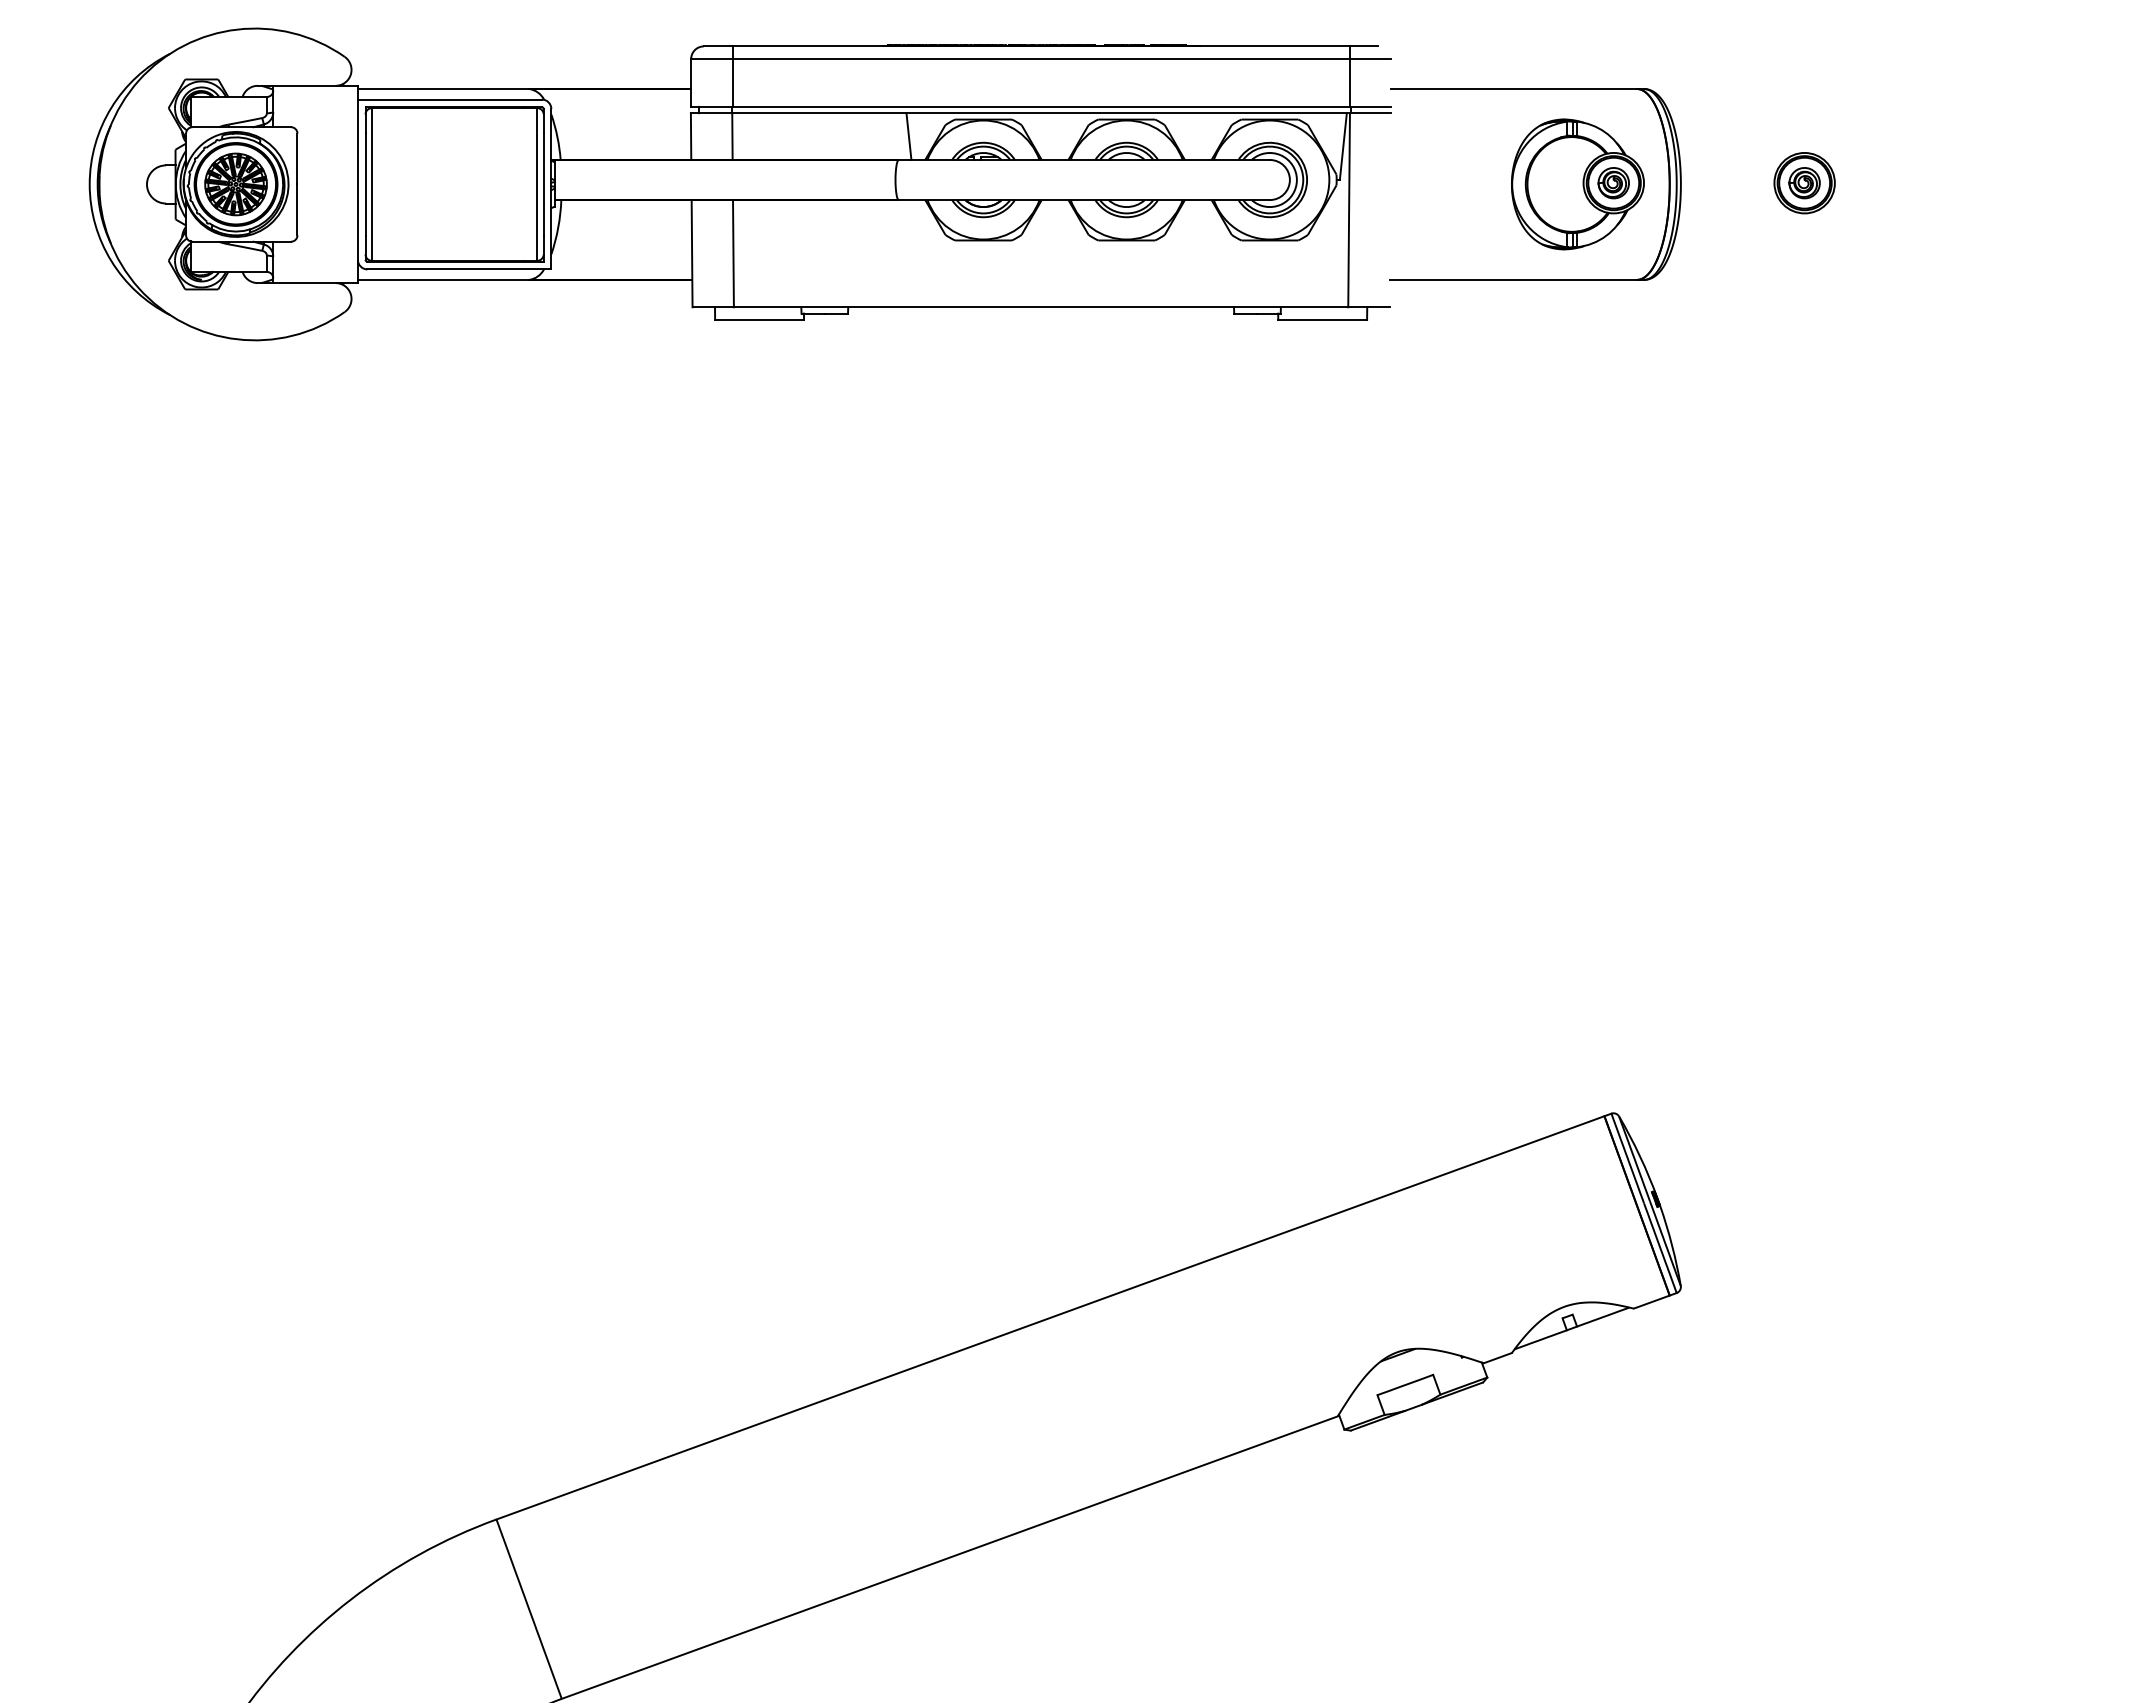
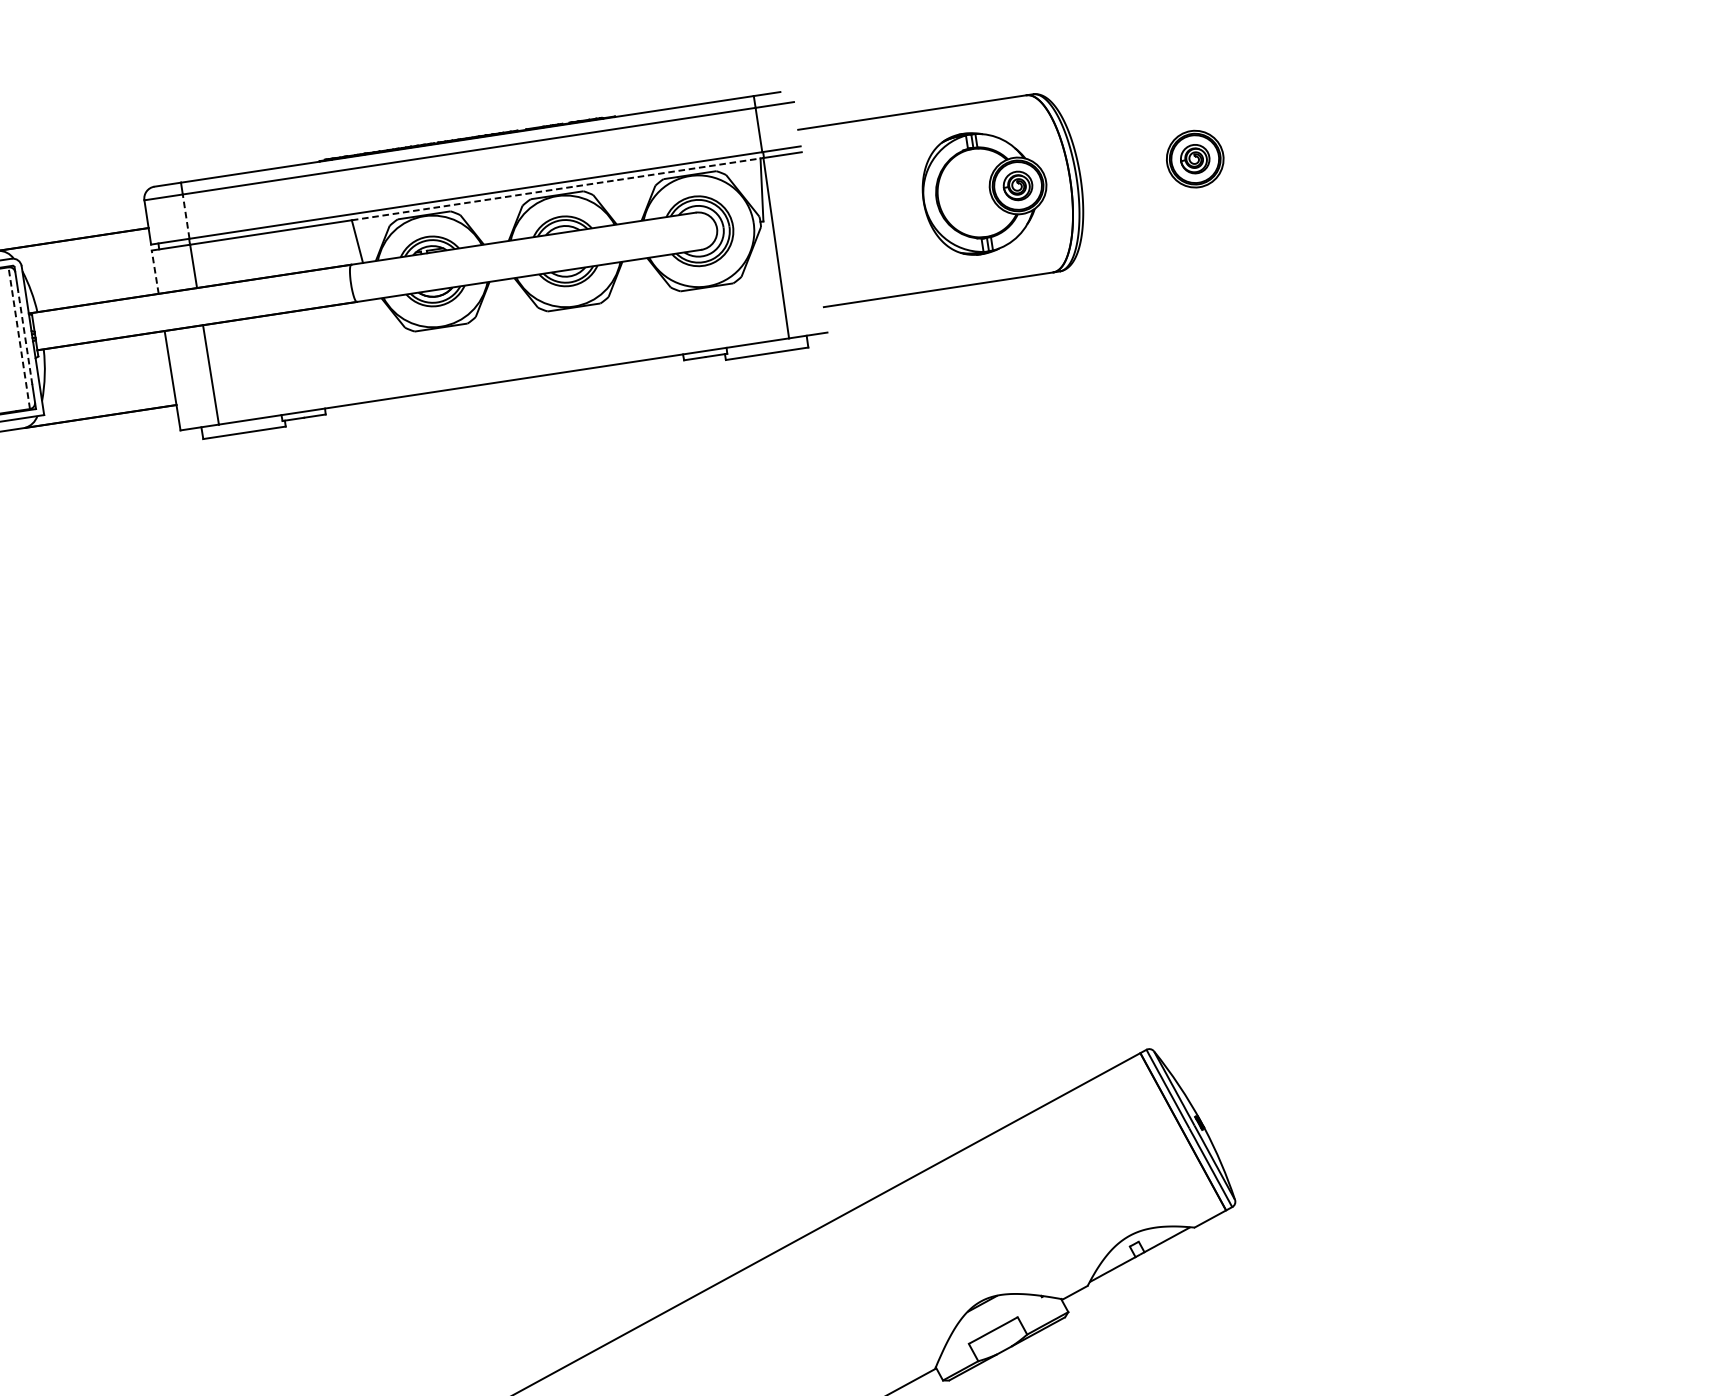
line: (732, 82) -> (186, 216), solid -> dashed
line: (1127, 113) -> (557, 189), solid -> dashed
line: (691, 136) -> (155, 272), solid -> dashed
line: (537, 183) -> (19, 337), solid -> dashed
line: (543, 183) -> (24, 336), solid -> dashed

